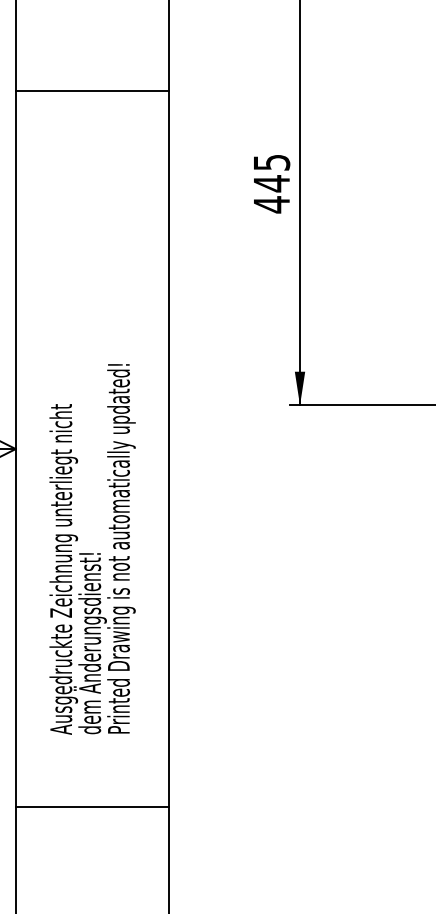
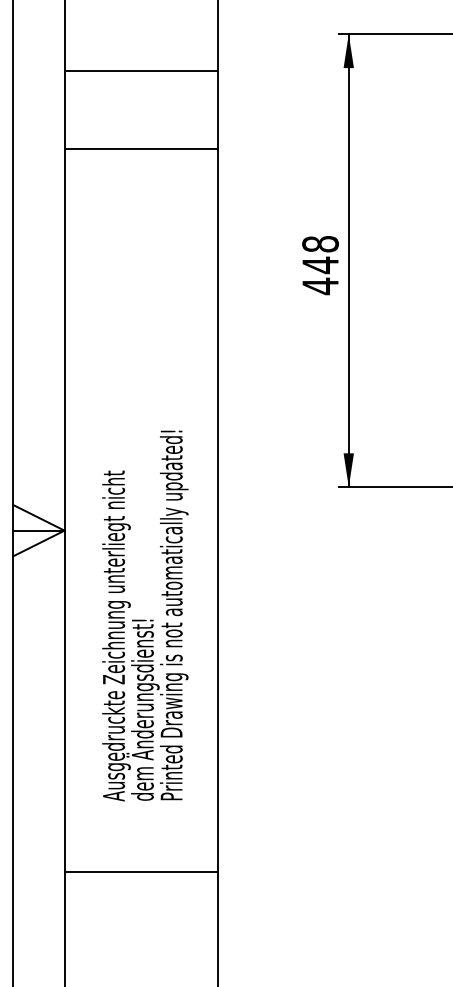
line: (91, 91) -> (140, 149), moved
text: (271, 162) -> (320, 244), 445 -> 448
text: (92, 548) -> (145, 615), moved
line: (91, 806) -> (140, 872), moved

